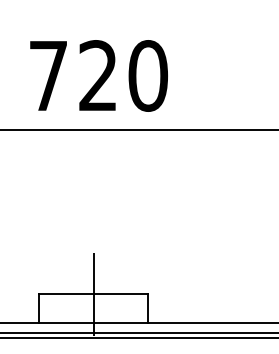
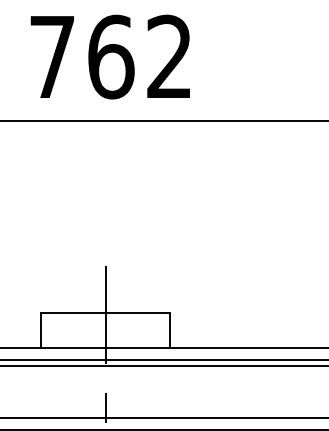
text: (123, 75) -> (140, 56), 720 -> 762

